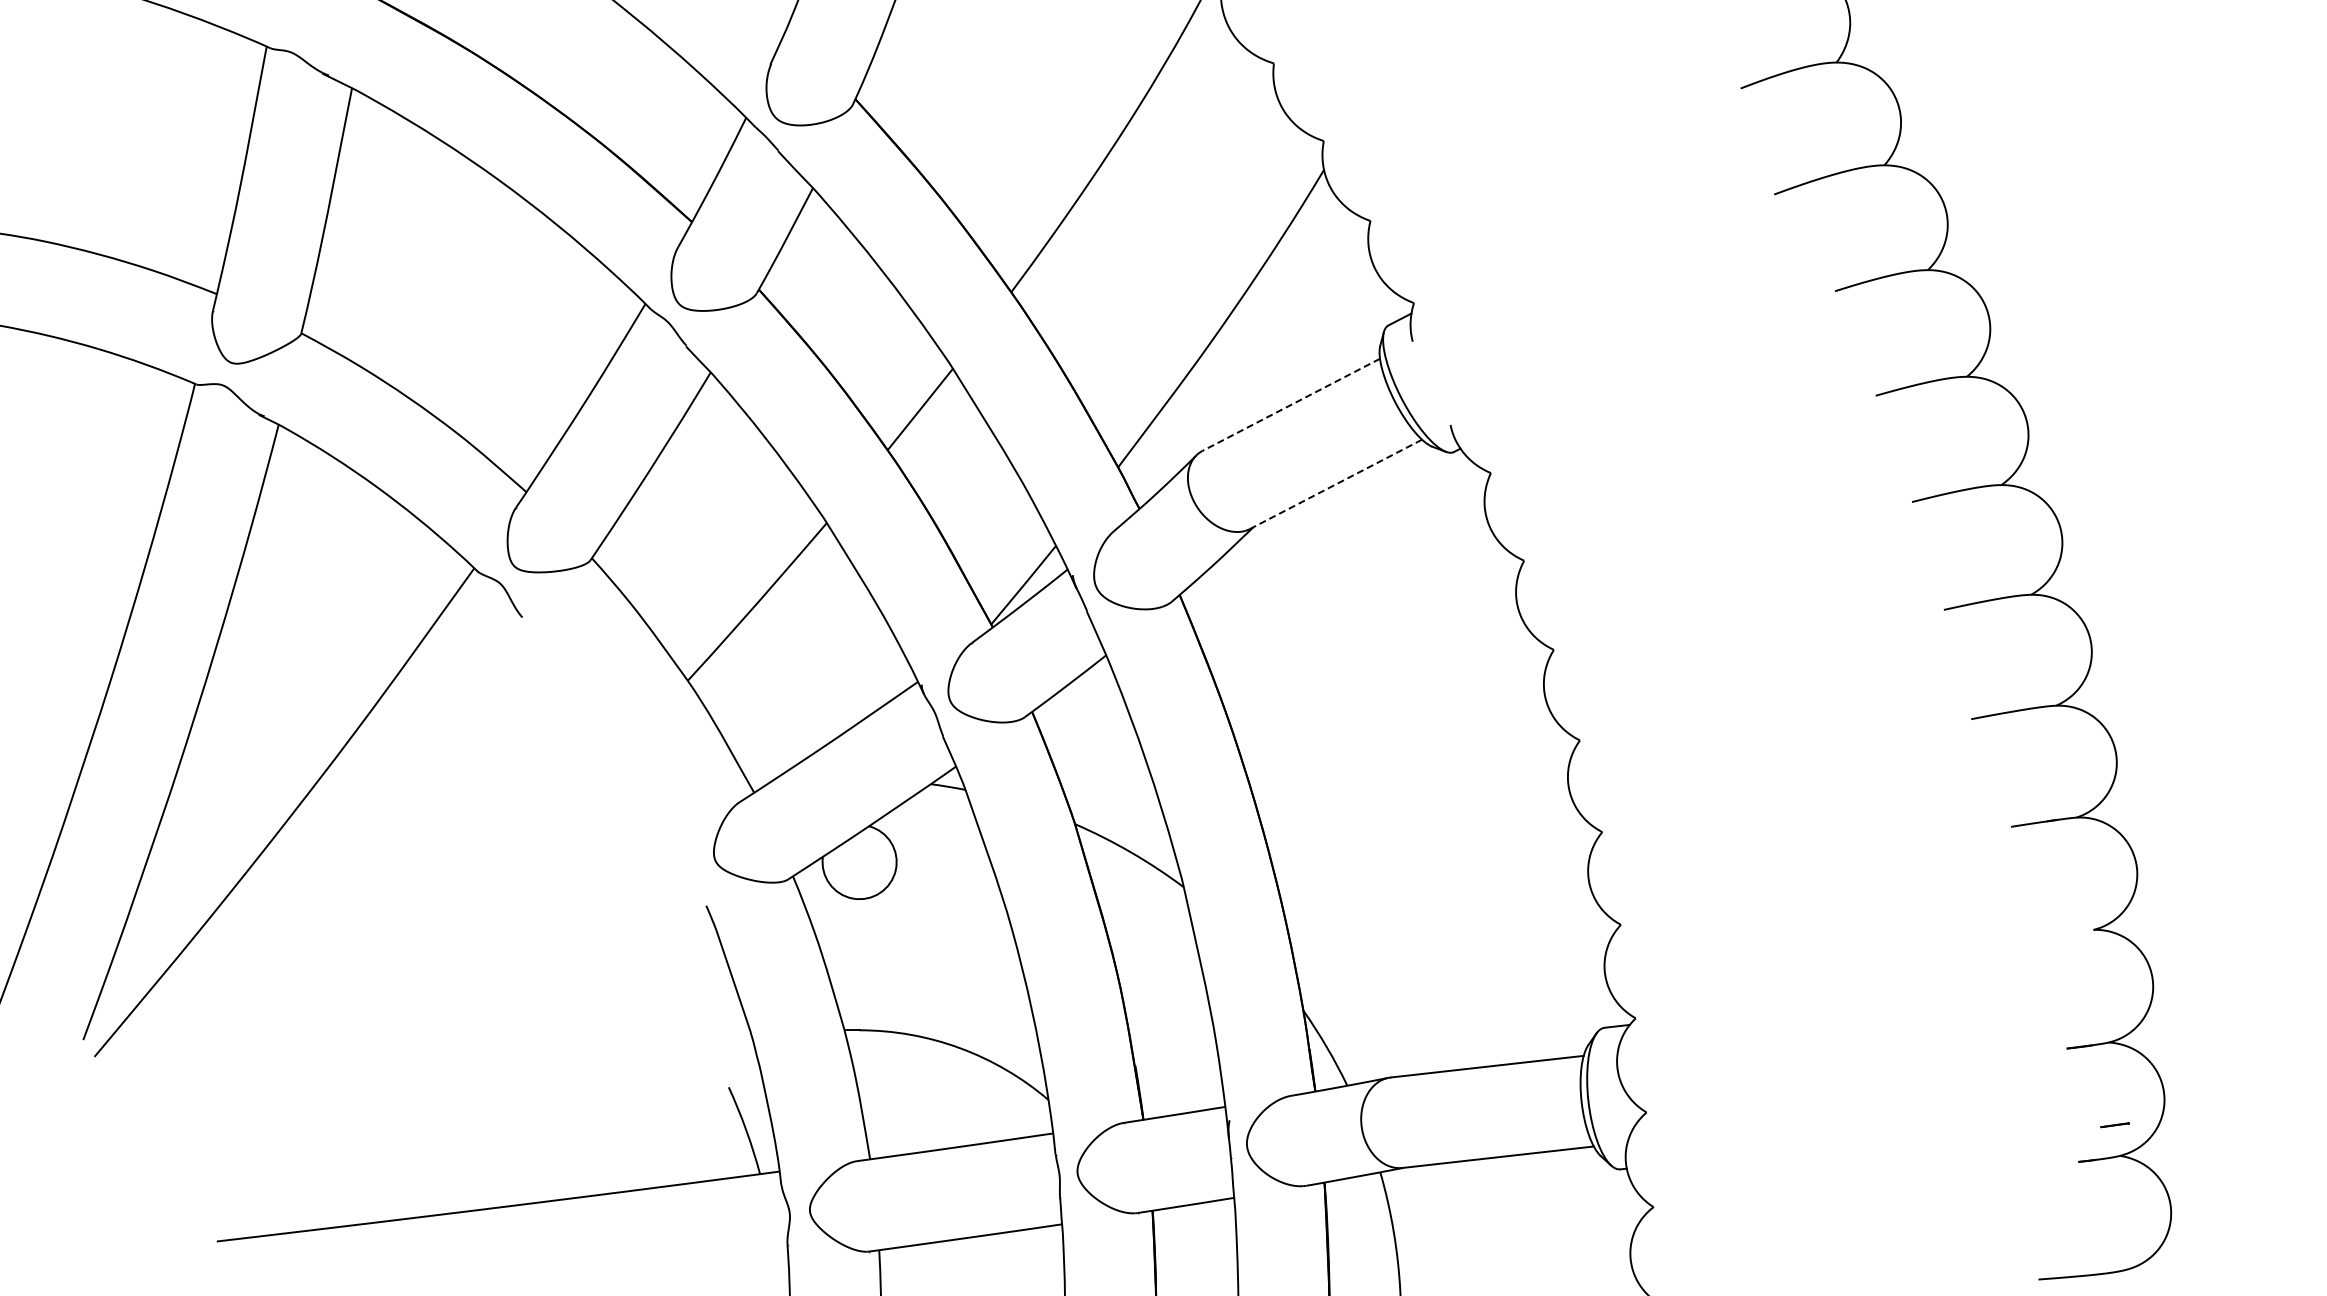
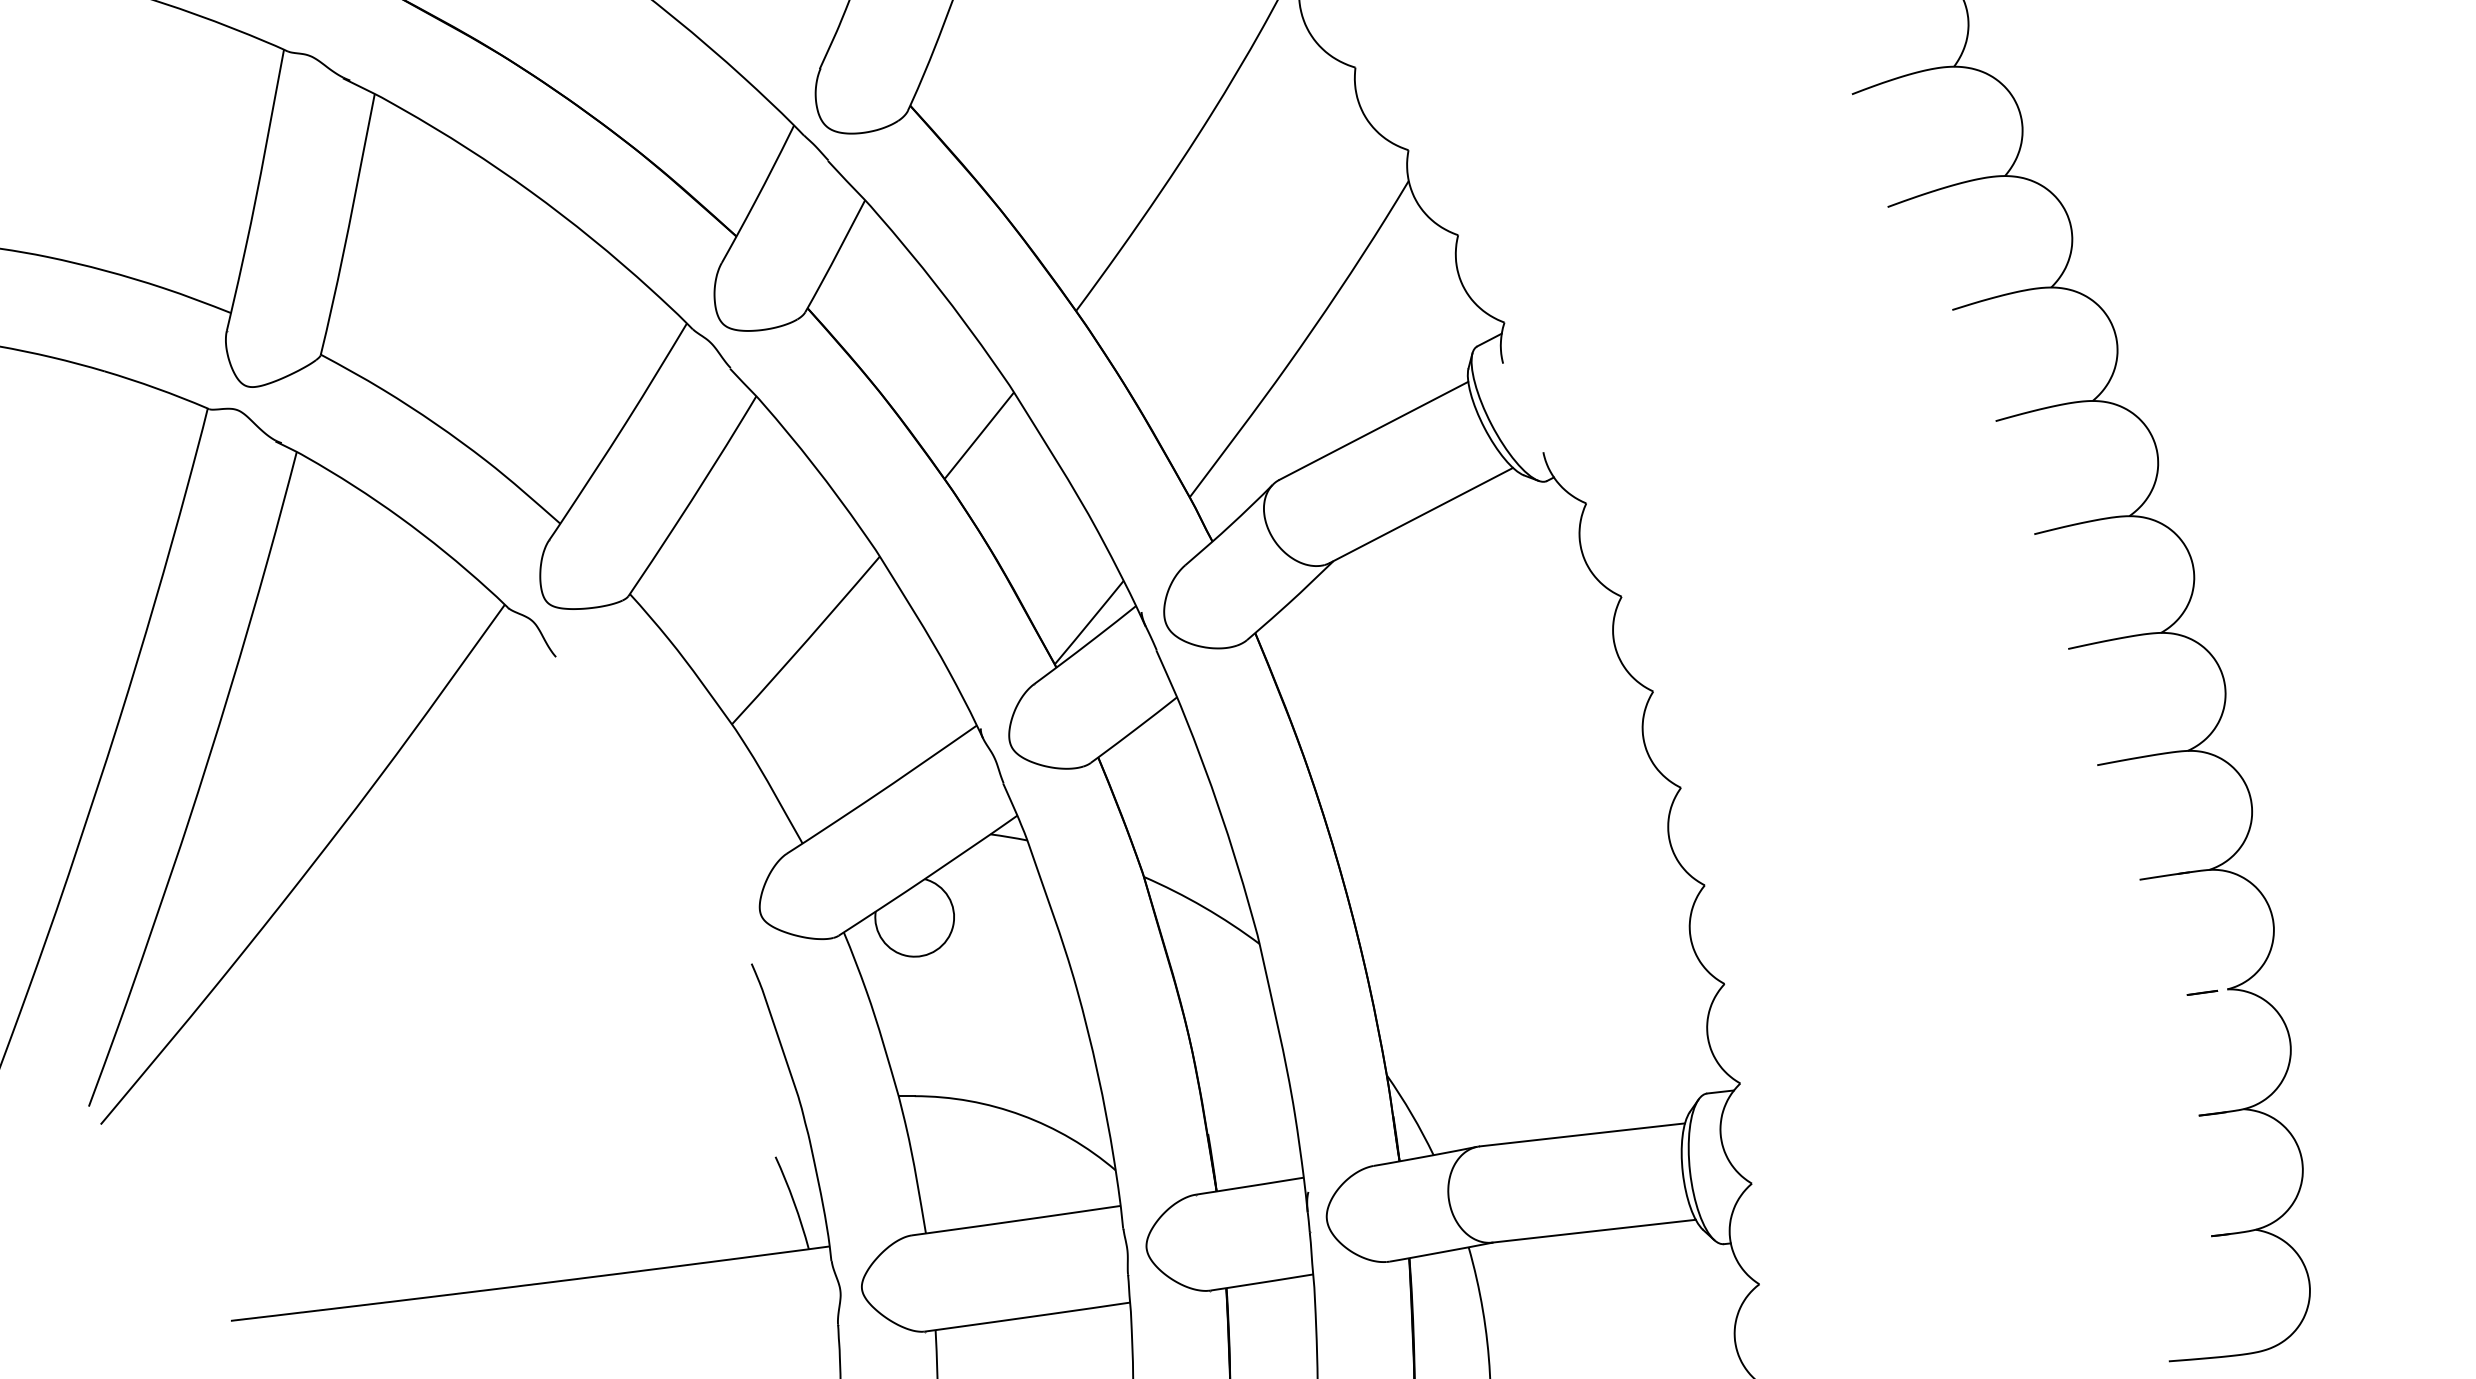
line: (1290, 405) -> (1373, 431), dashed -> solid
line: (1336, 484) -> (1422, 515), dashed -> solid
line: (2114, 1125) -> (2201, 993), moved

